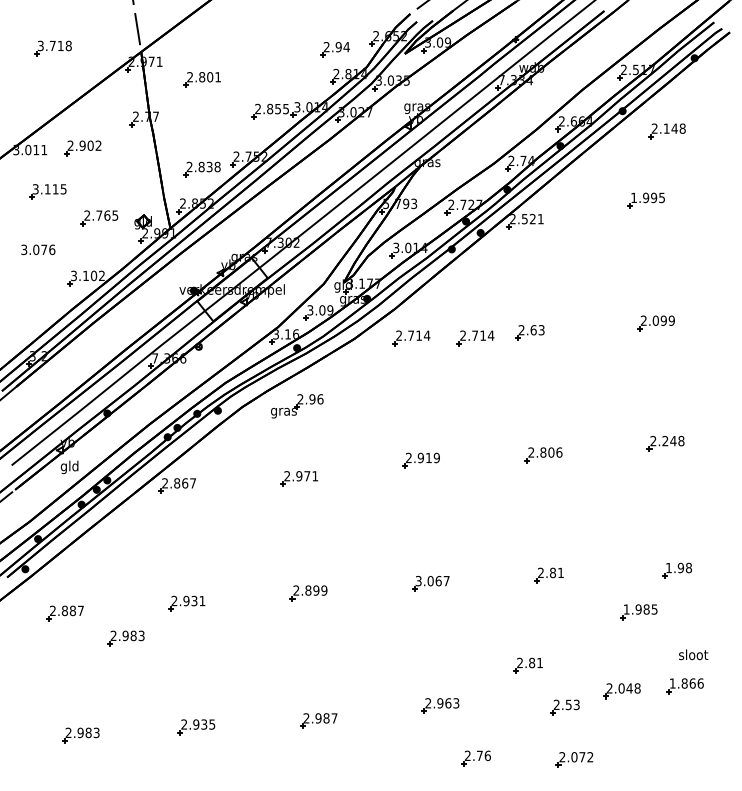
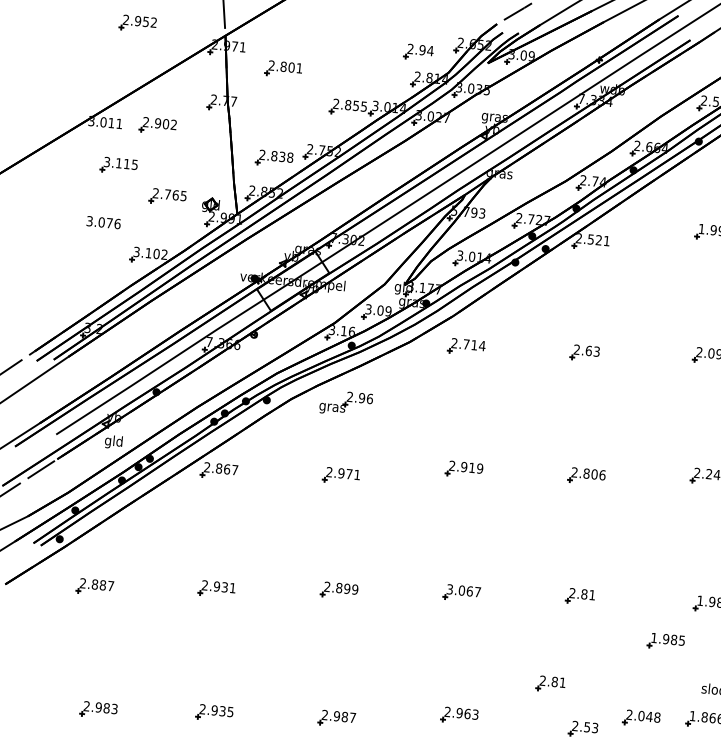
text: (54, 45) -> (139, 20), 3.718 -> 2.952
part: (475, 338) -> (530, 353), removed
part: (125, 638) -> (152, 617), removed

